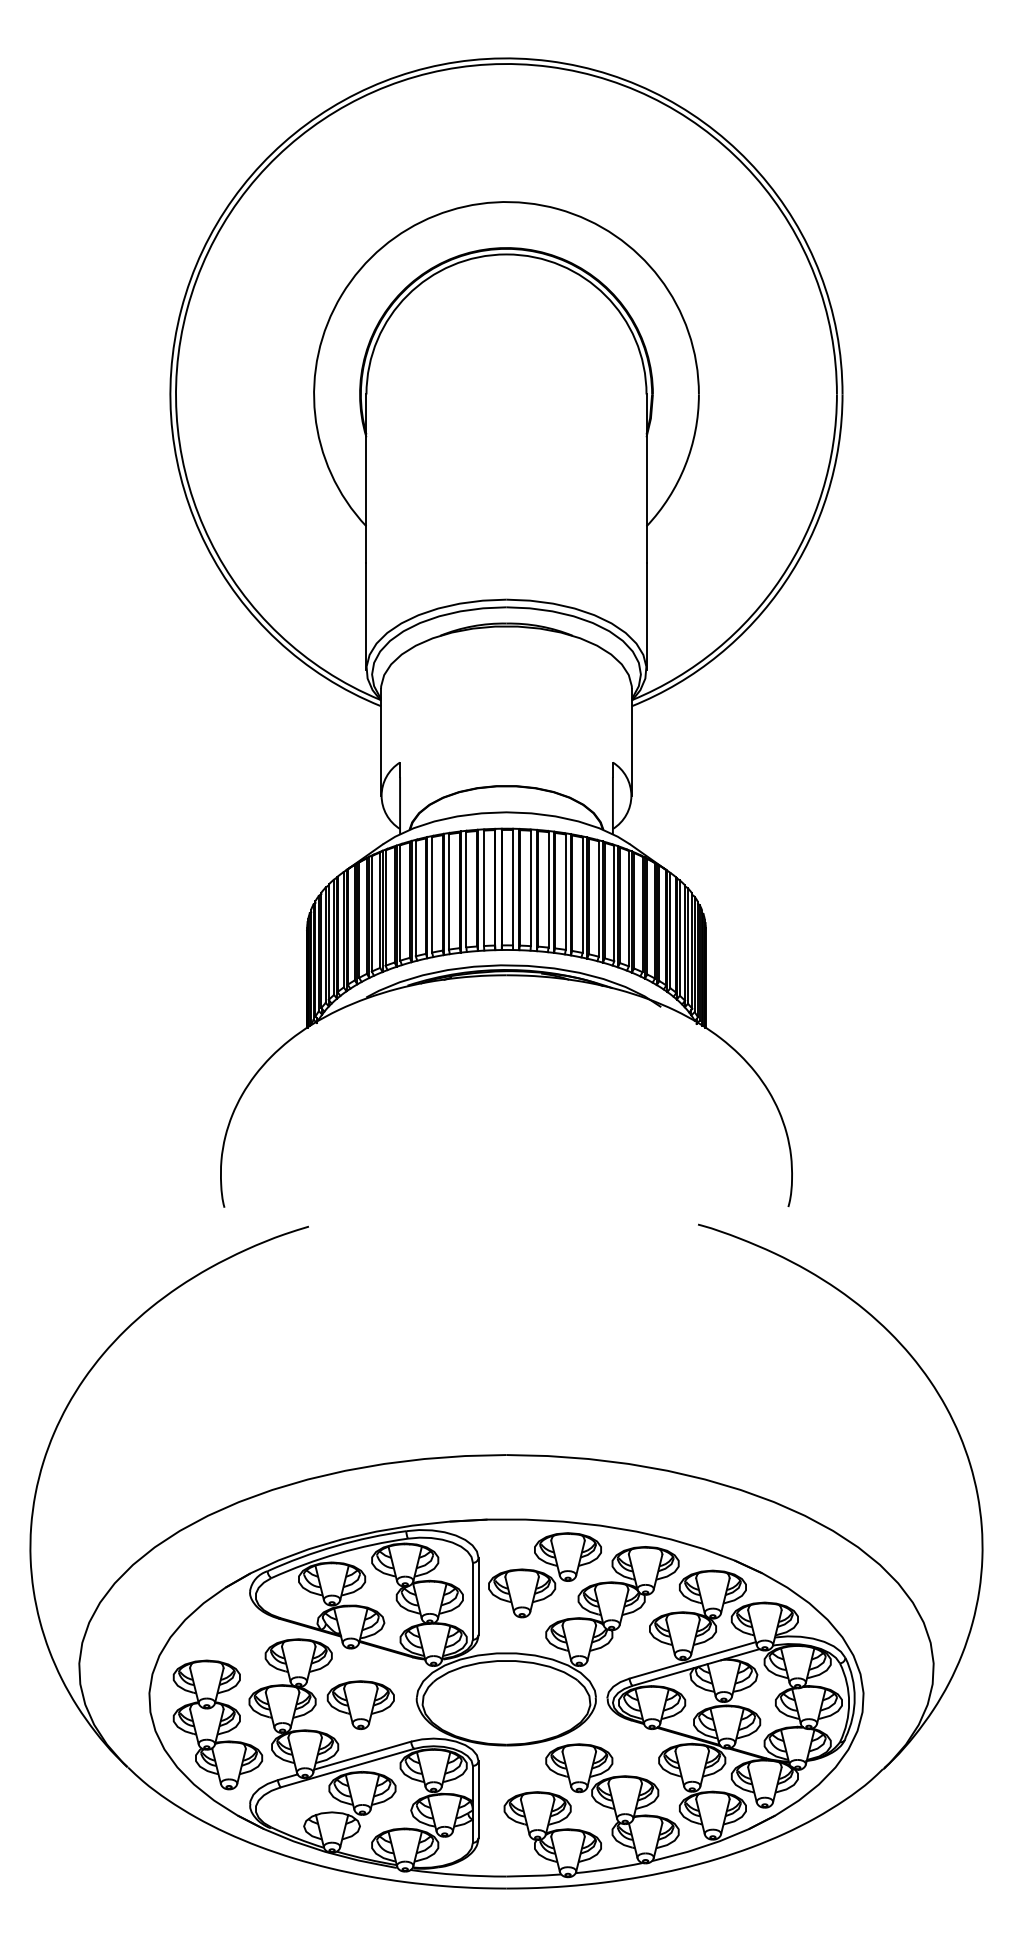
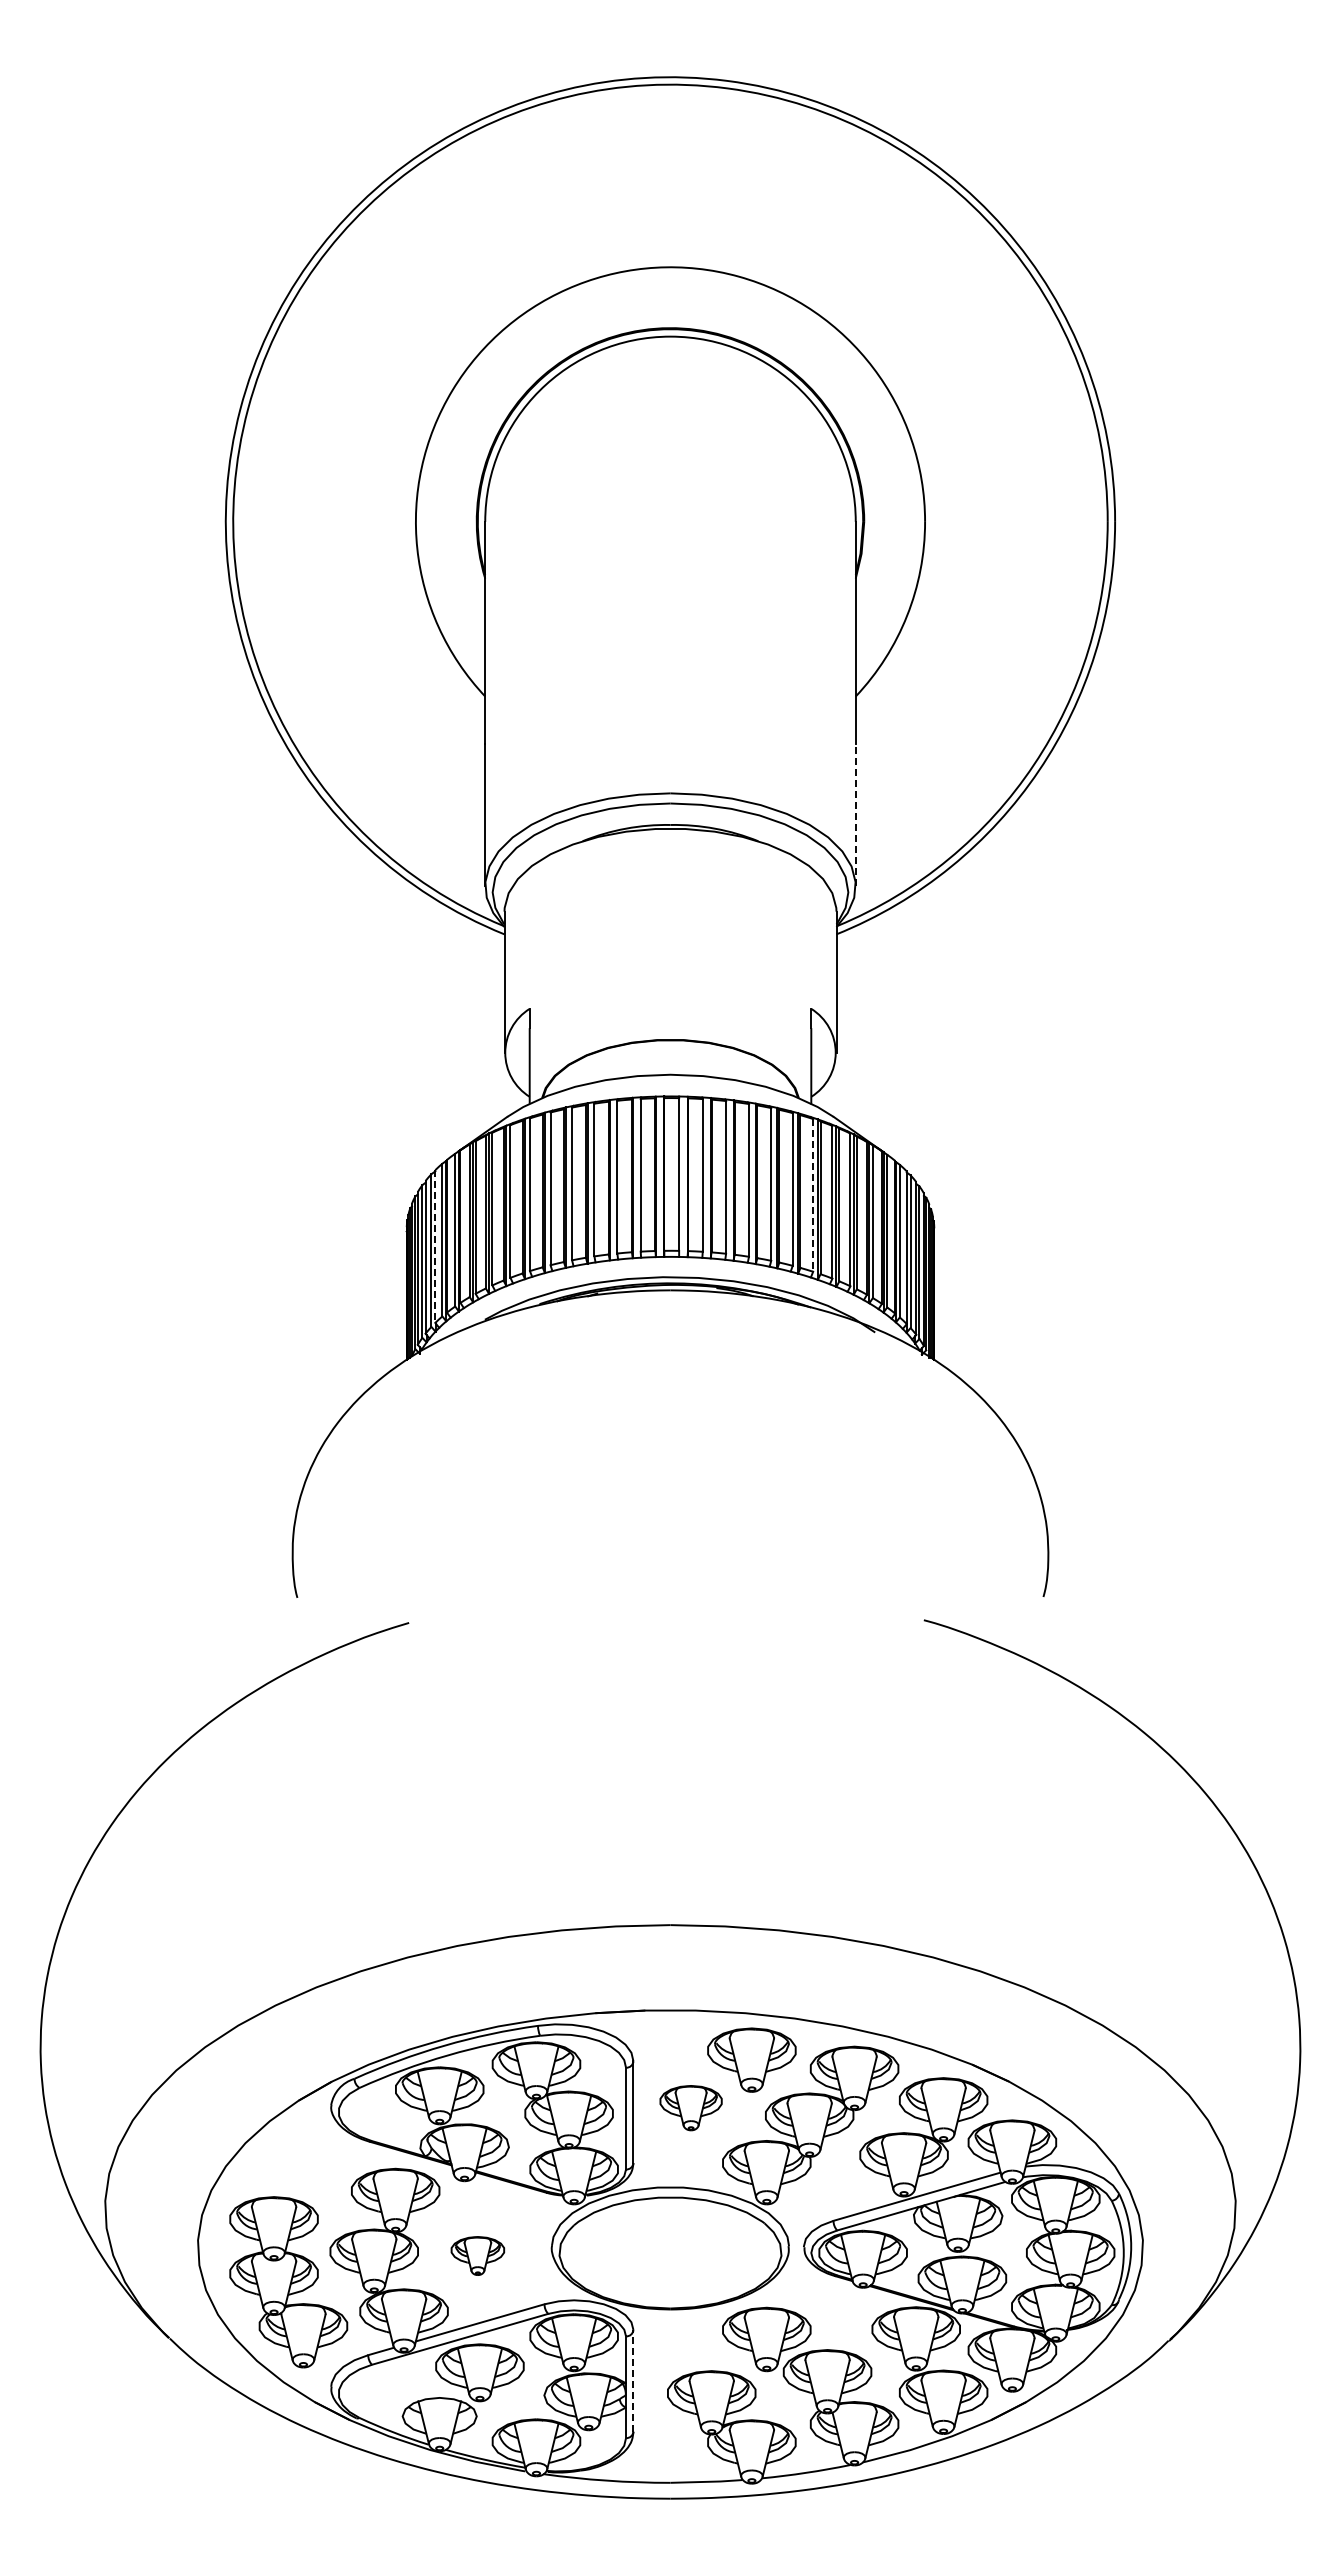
line: (646, 616) -> (855, 815), solid -> dashed
line: (614, 903) -> (813, 1195), solid -> dashed
line: (328, 942) -> (435, 1247), solid -> dashed
part: (521, 1592) -> (690, 2107), size x0.7
part: (360, 1704) -> (477, 2255), size x0.6
line: (478, 1799) -> (633, 2380), solid -> dashed

